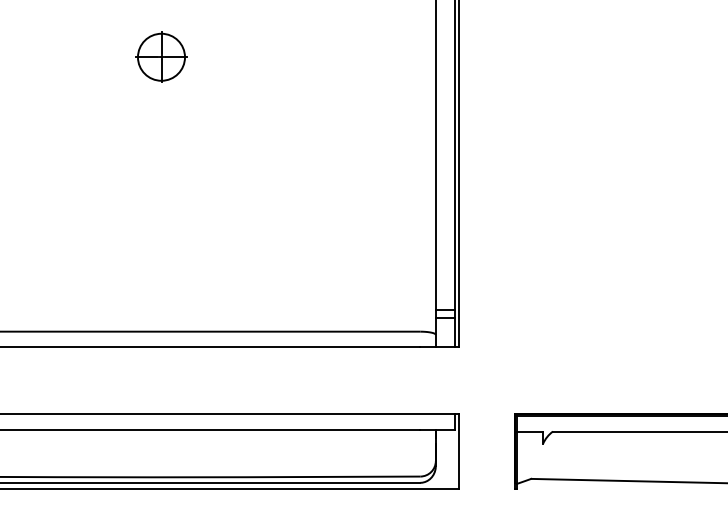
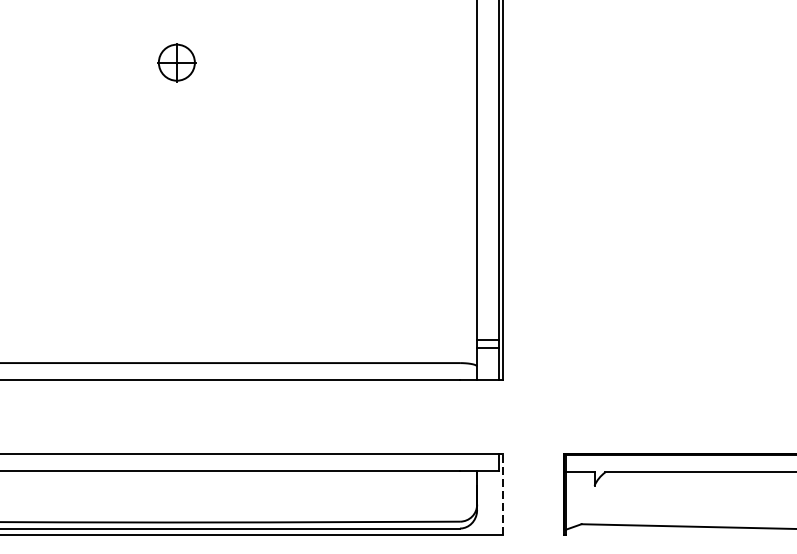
part: (161, 56) -> (176, 61), size x0.7
line: (459, 451) -> (503, 494), solid -> dashed

